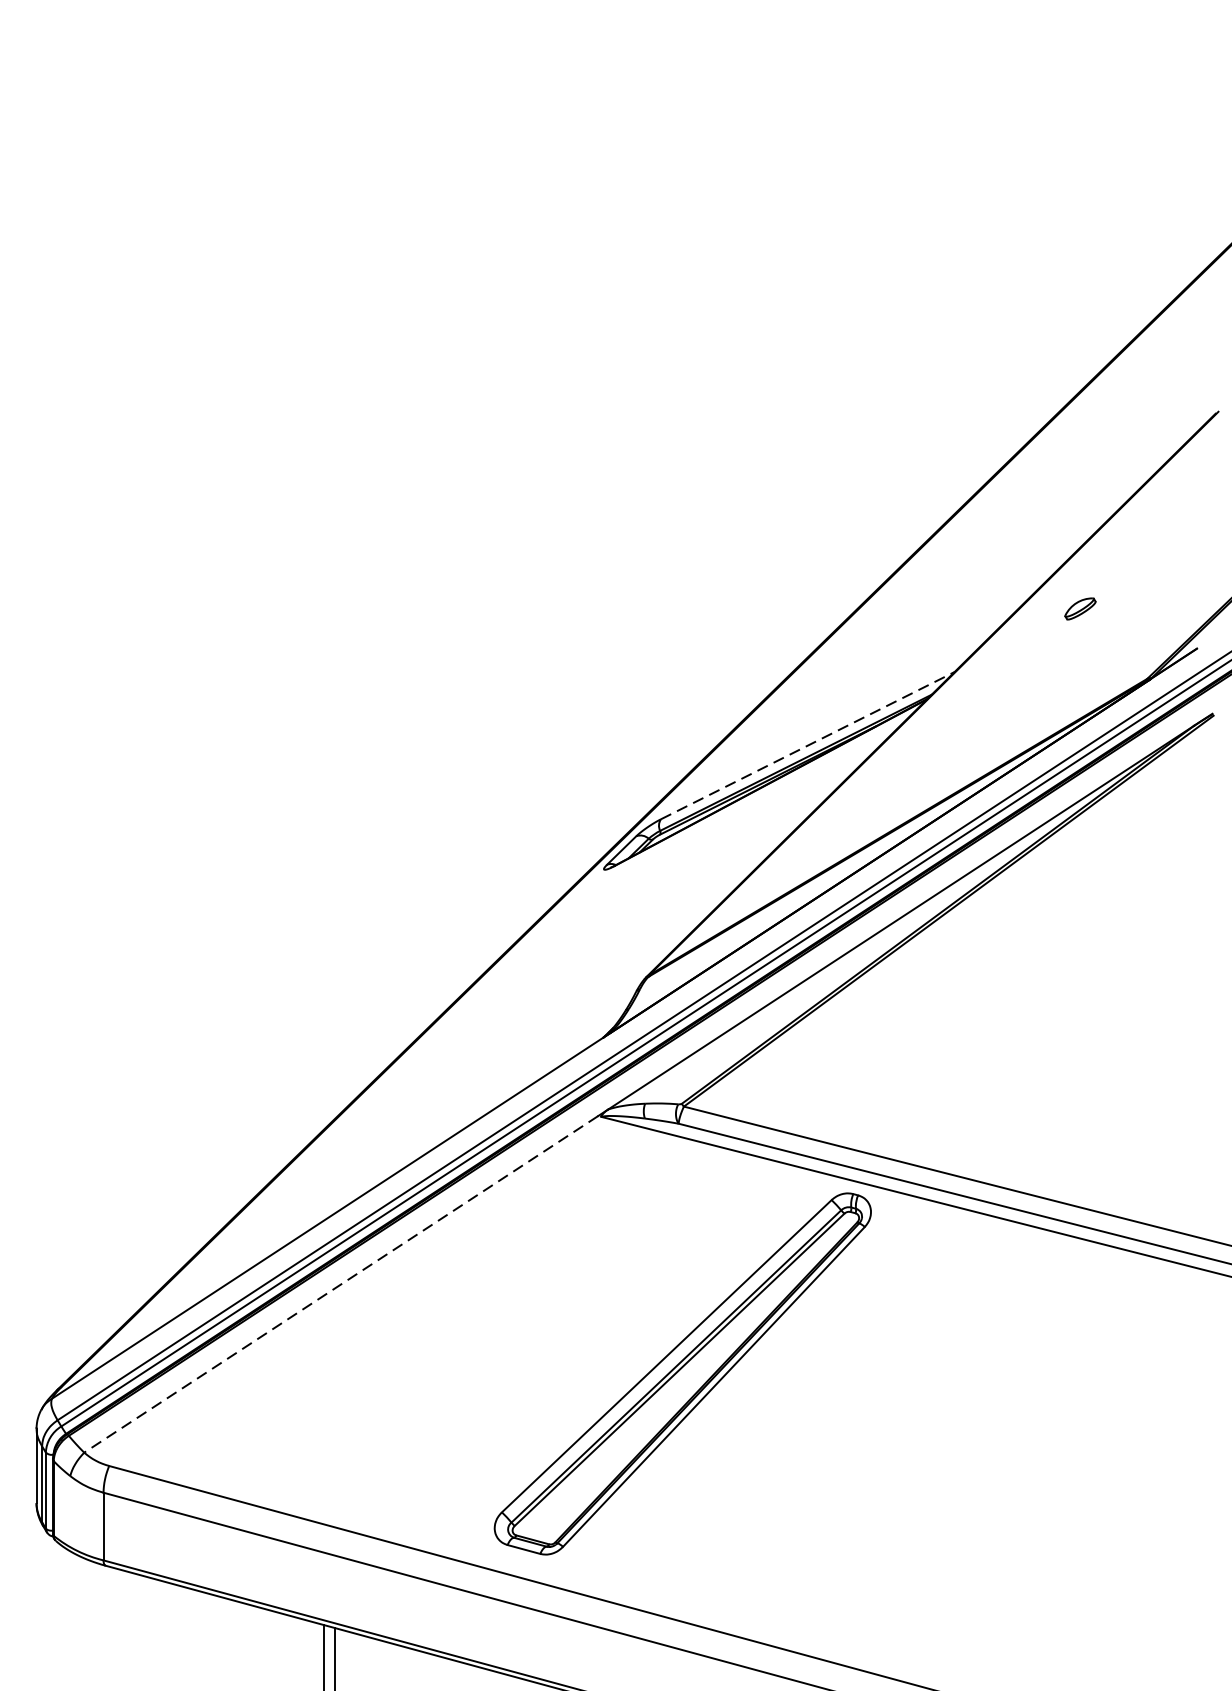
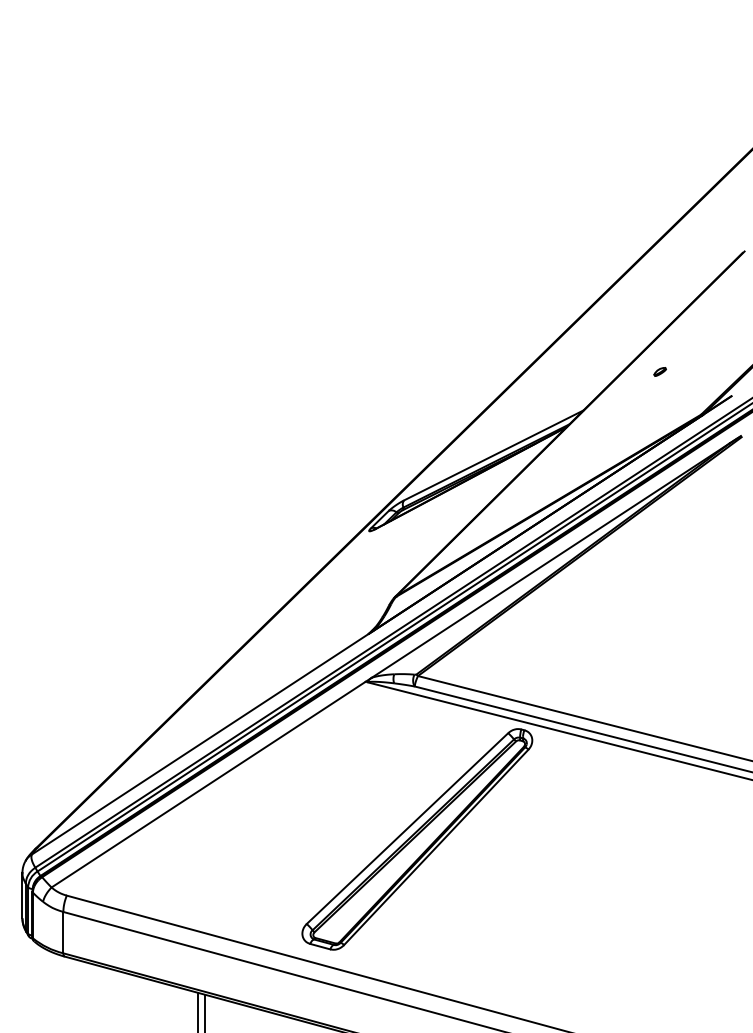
part: (1079, 608) -> (659, 371), size x0.62
line: (809, 745) -> (494, 455), dashed -> solid
line: (341, 1284) -> (208, 784), dashed -> solid

